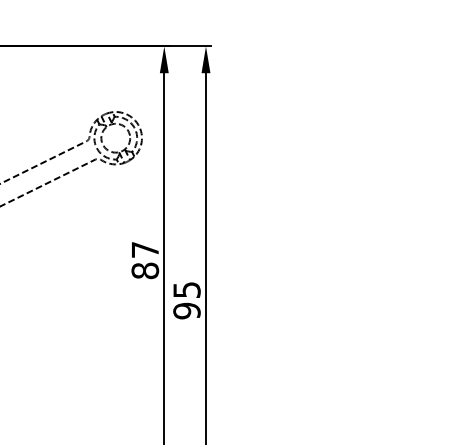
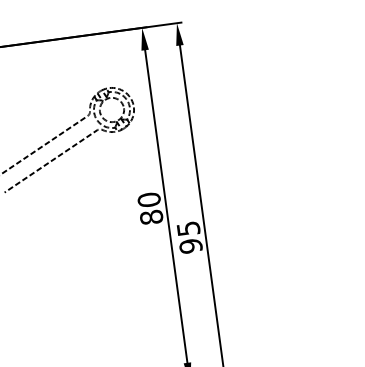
text: (145, 249) -> (149, 199), 87 -> 80

